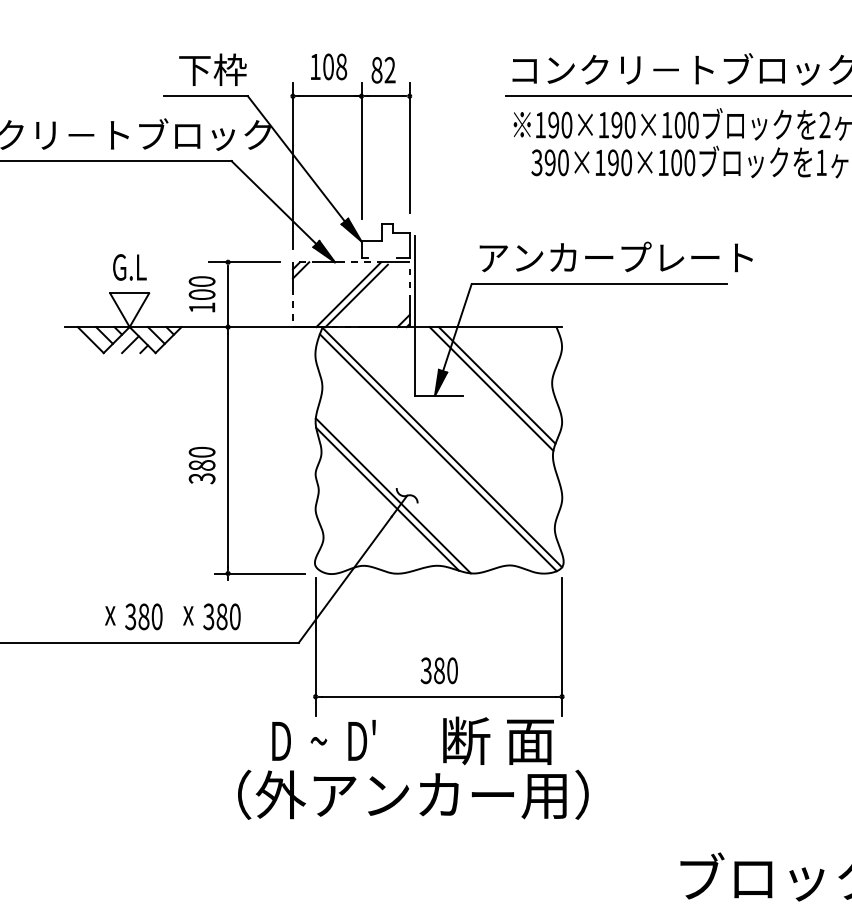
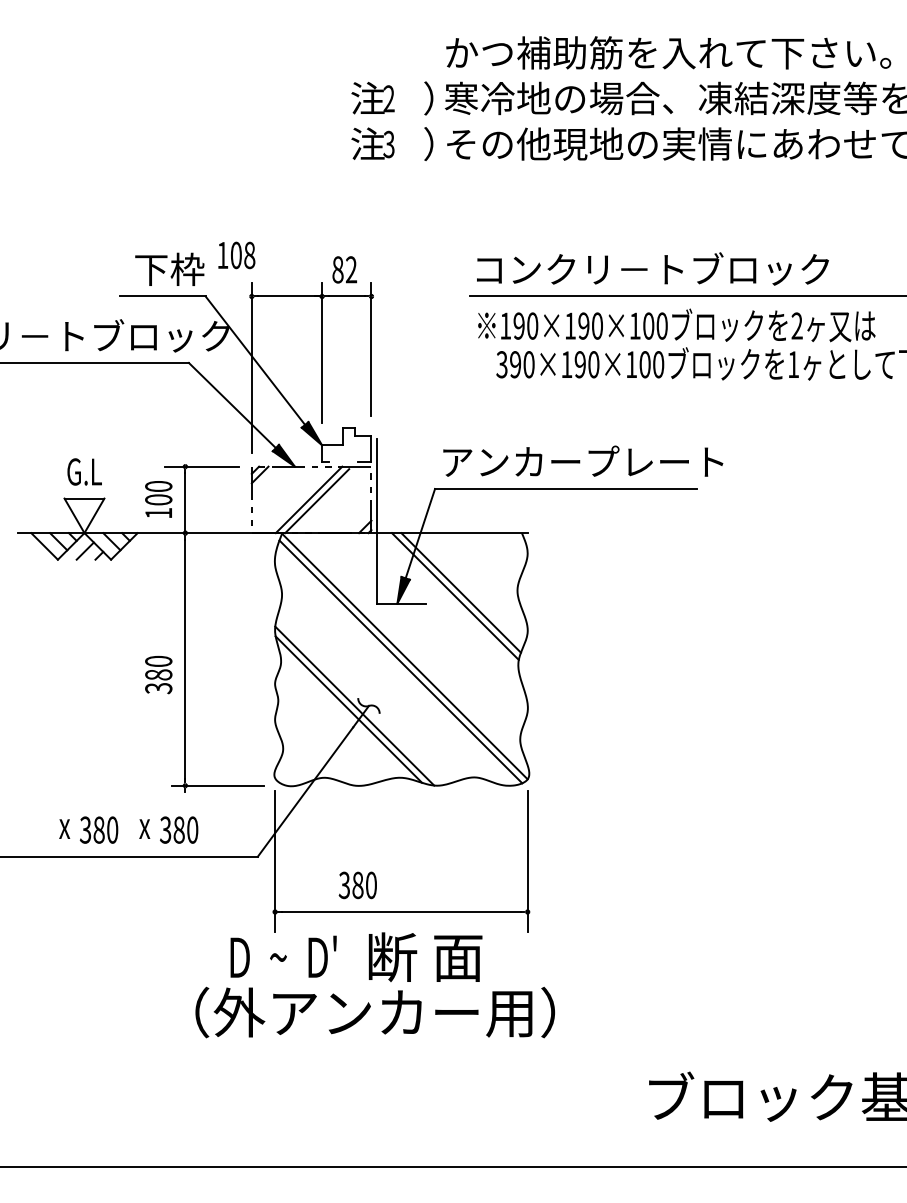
text: (328, 66) -> (236, 255), moved
text: (438, 670) -> (357, 885), moved
text: (498, 740) -> (425, 956), moved

